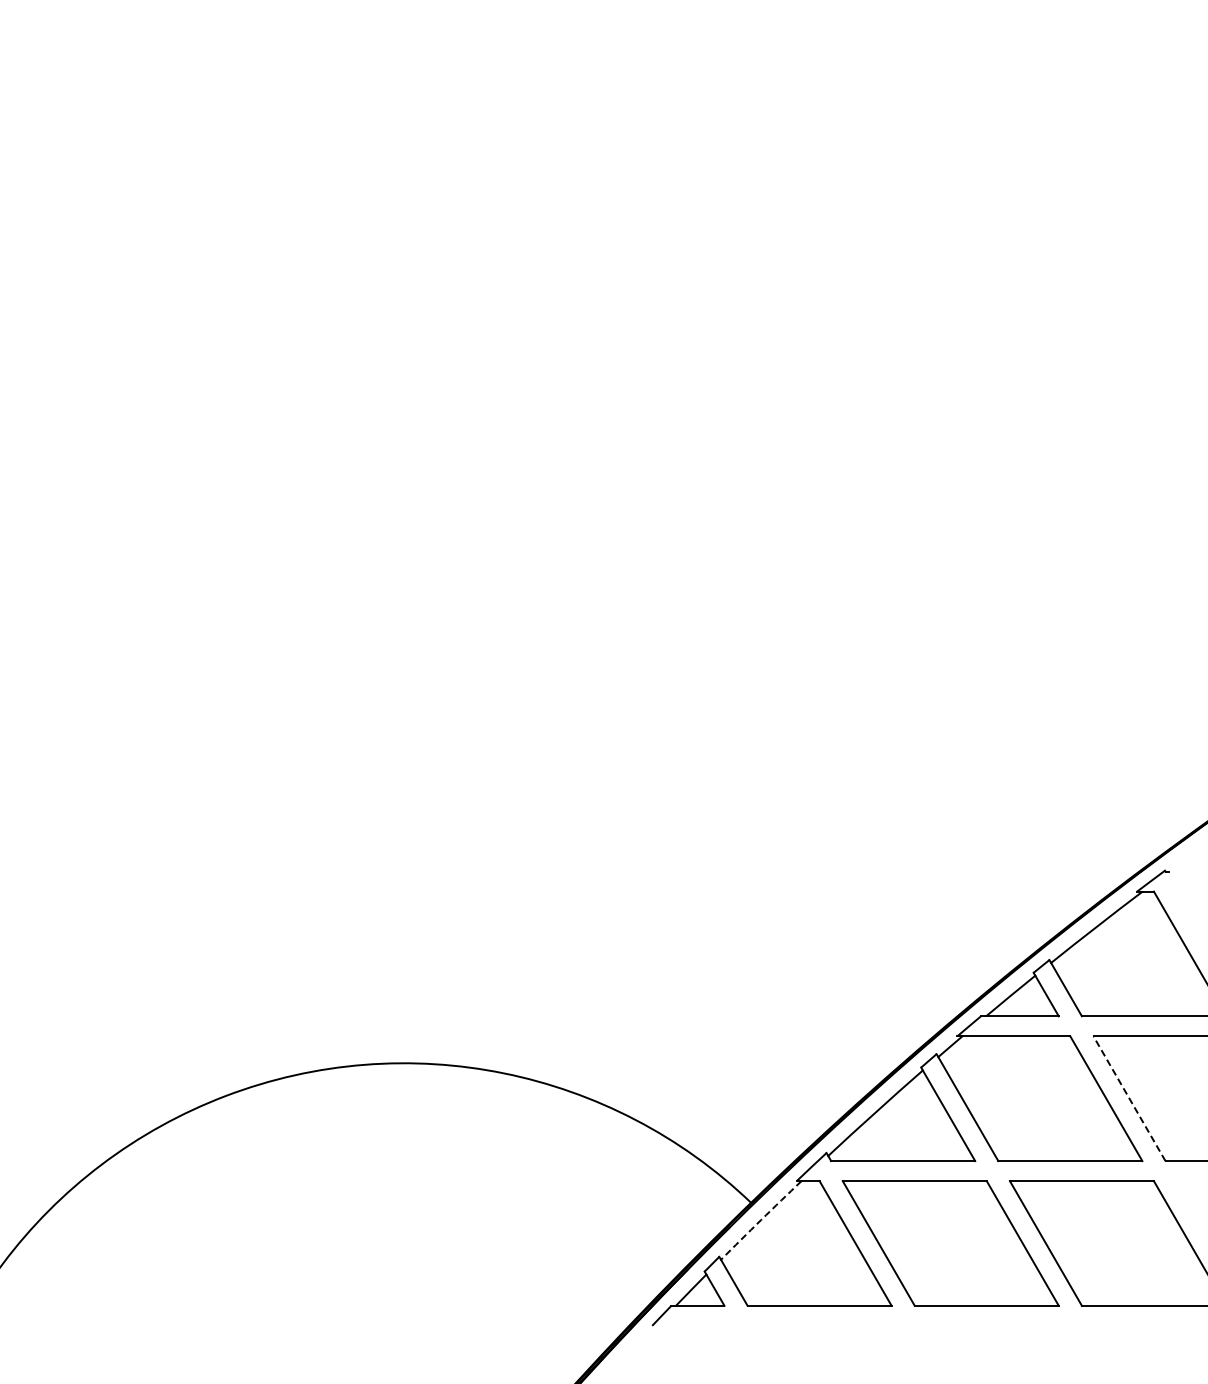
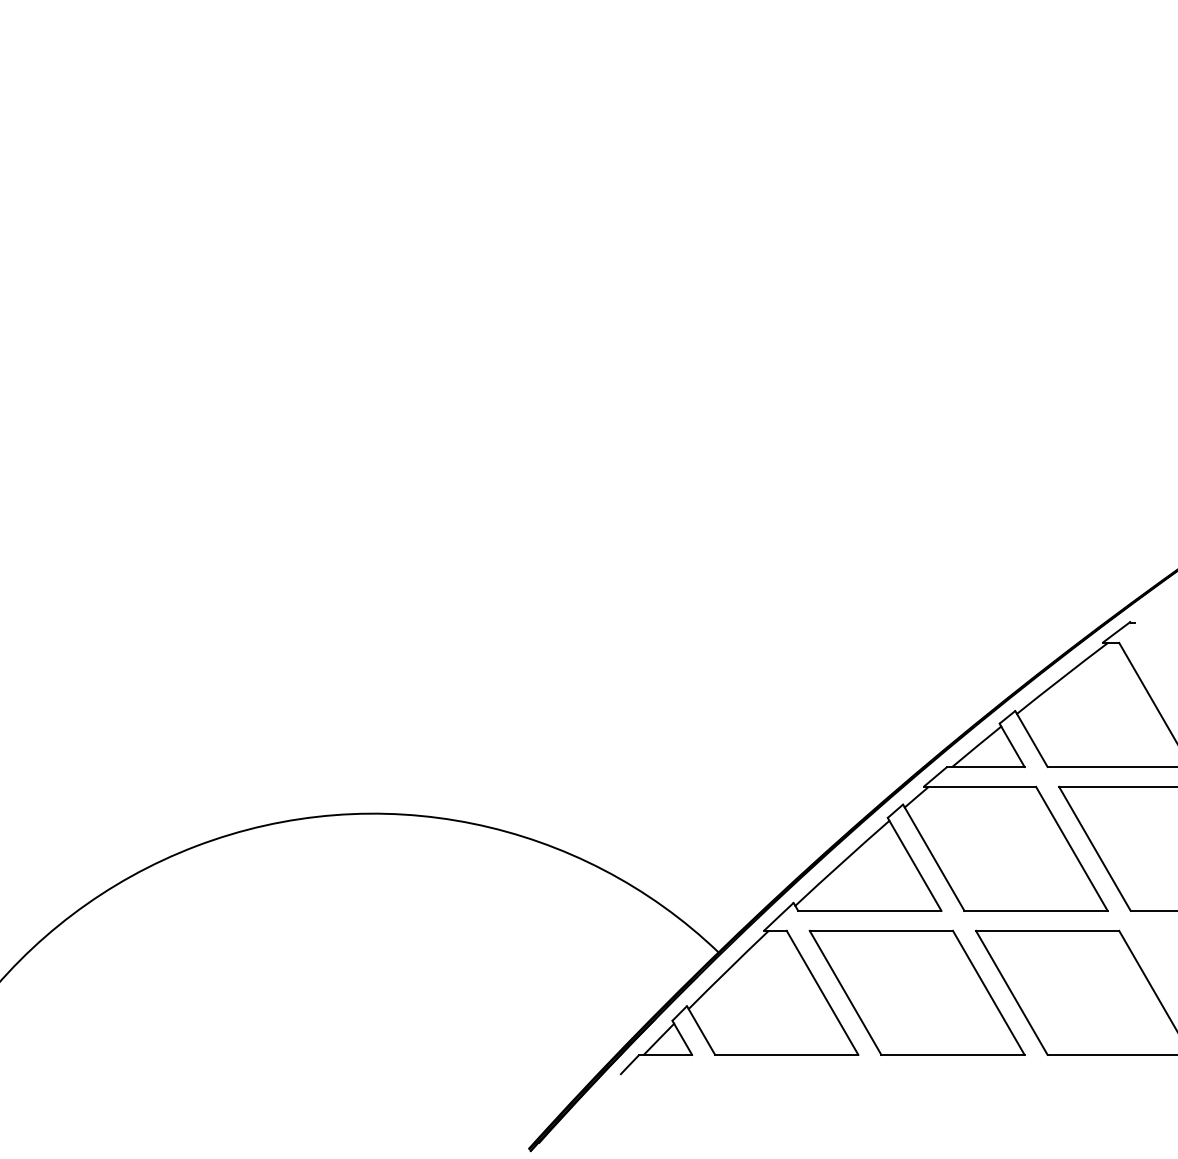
line: (1129, 1098) -> (1094, 848), dashed -> solid
arc: (761, 1220) -> (728, 970), dashed -> solid

